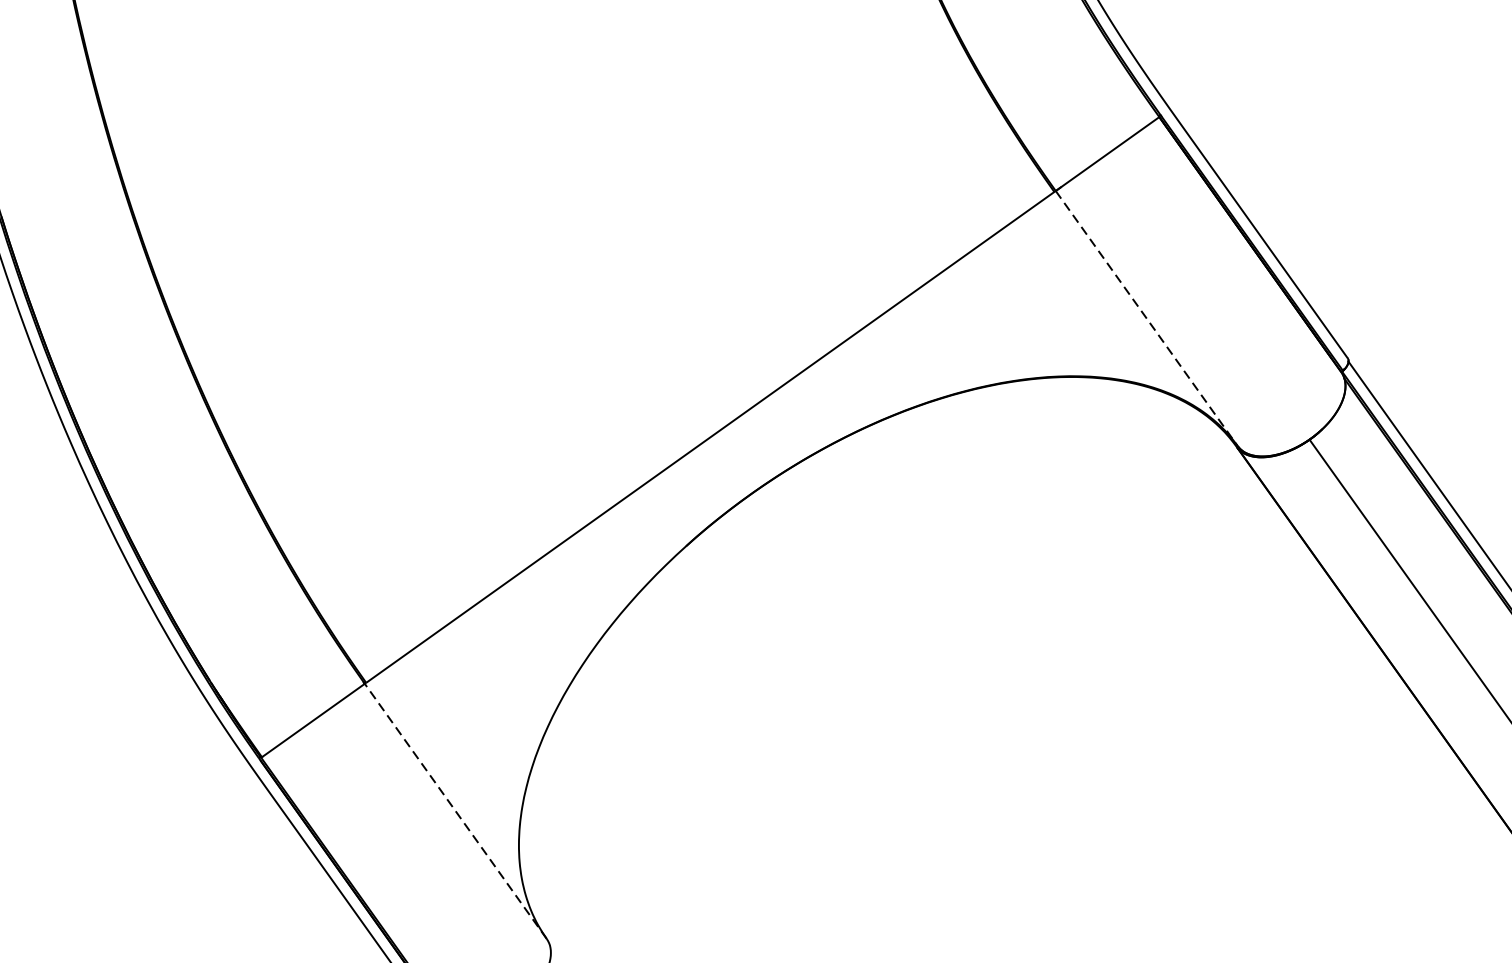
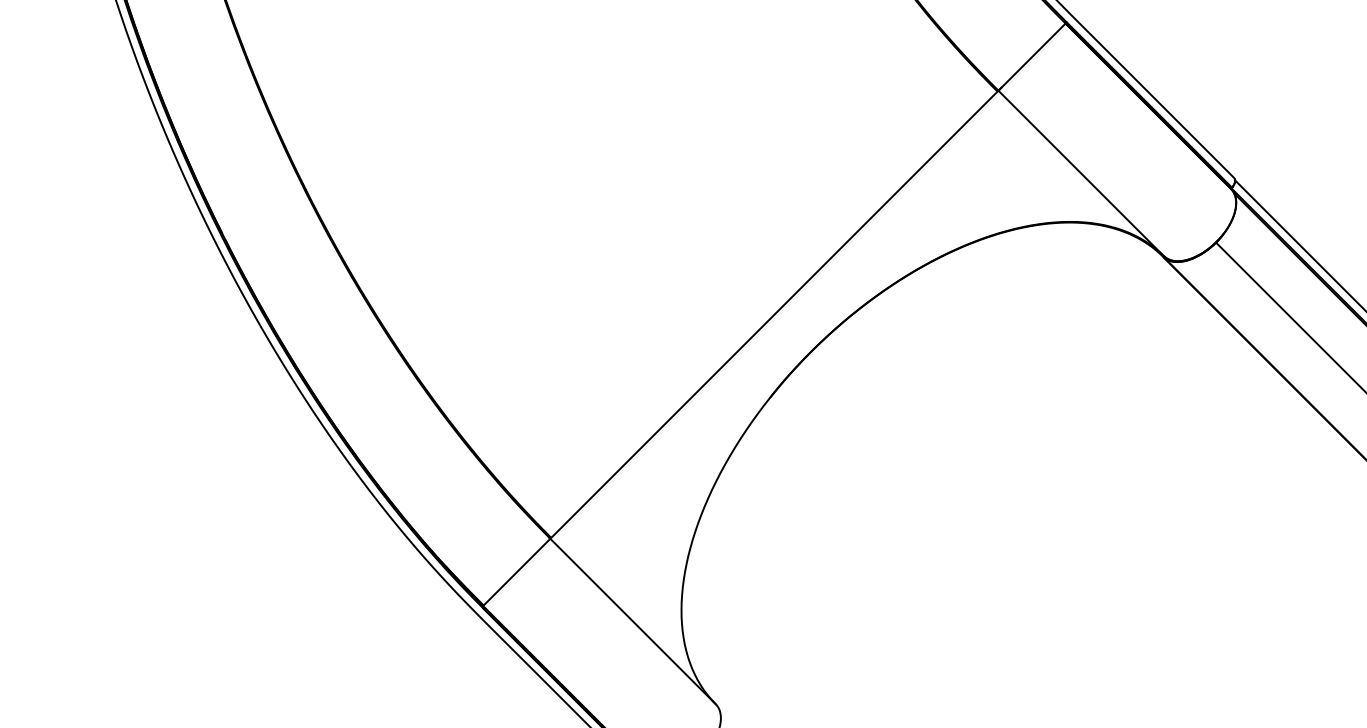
line: (1147, 318) -> (1081, 173), dashed -> solid
line: (456, 811) -> (633, 621), dashed -> solid

